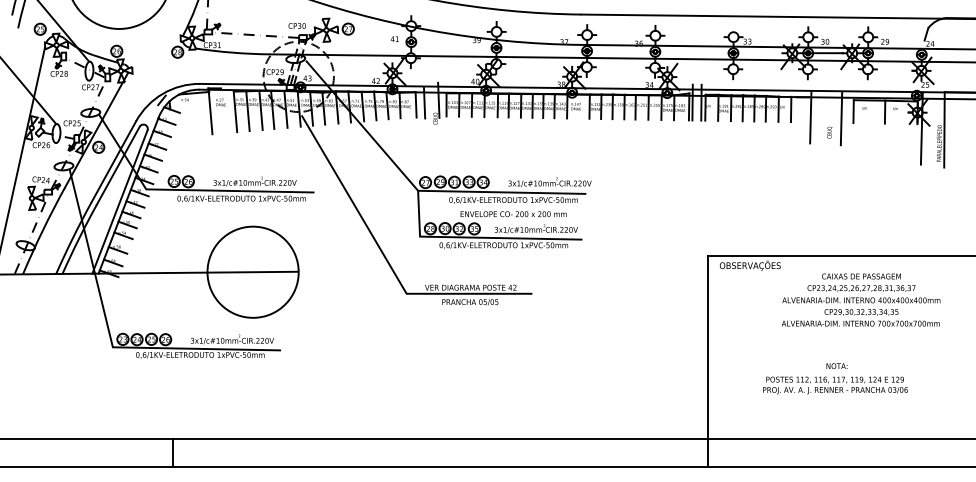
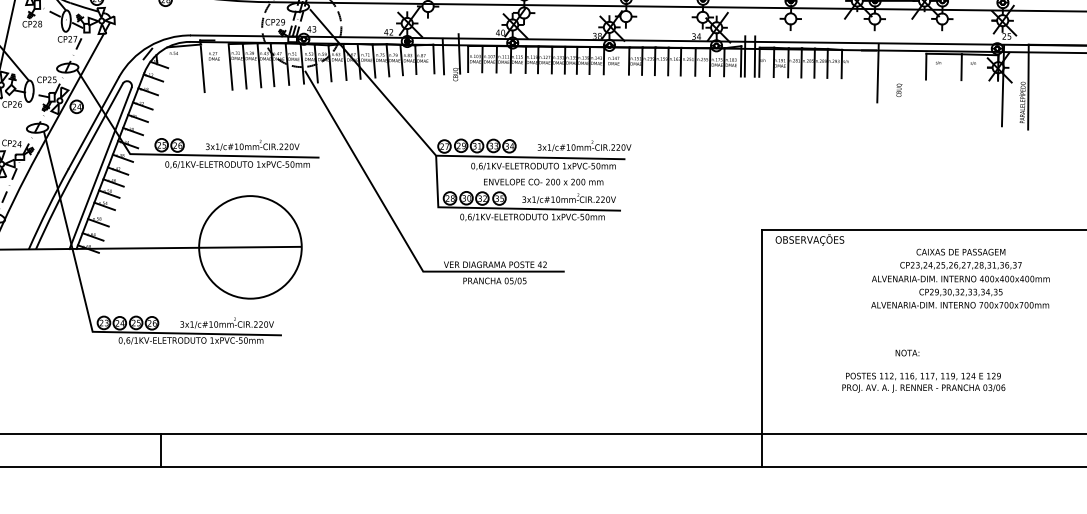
line: (790, 109) -> (855, 64), removed
line: (841, 118) -> (912, 74), removed
text: (860, 299) -> (959, 278), moved
text: (835, 385) -> (923, 382), moved

